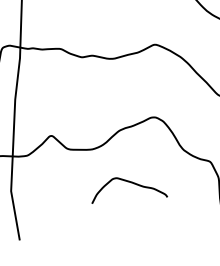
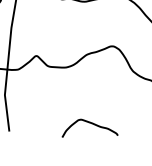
curve: (131, 183) -> (92, 124), moved

